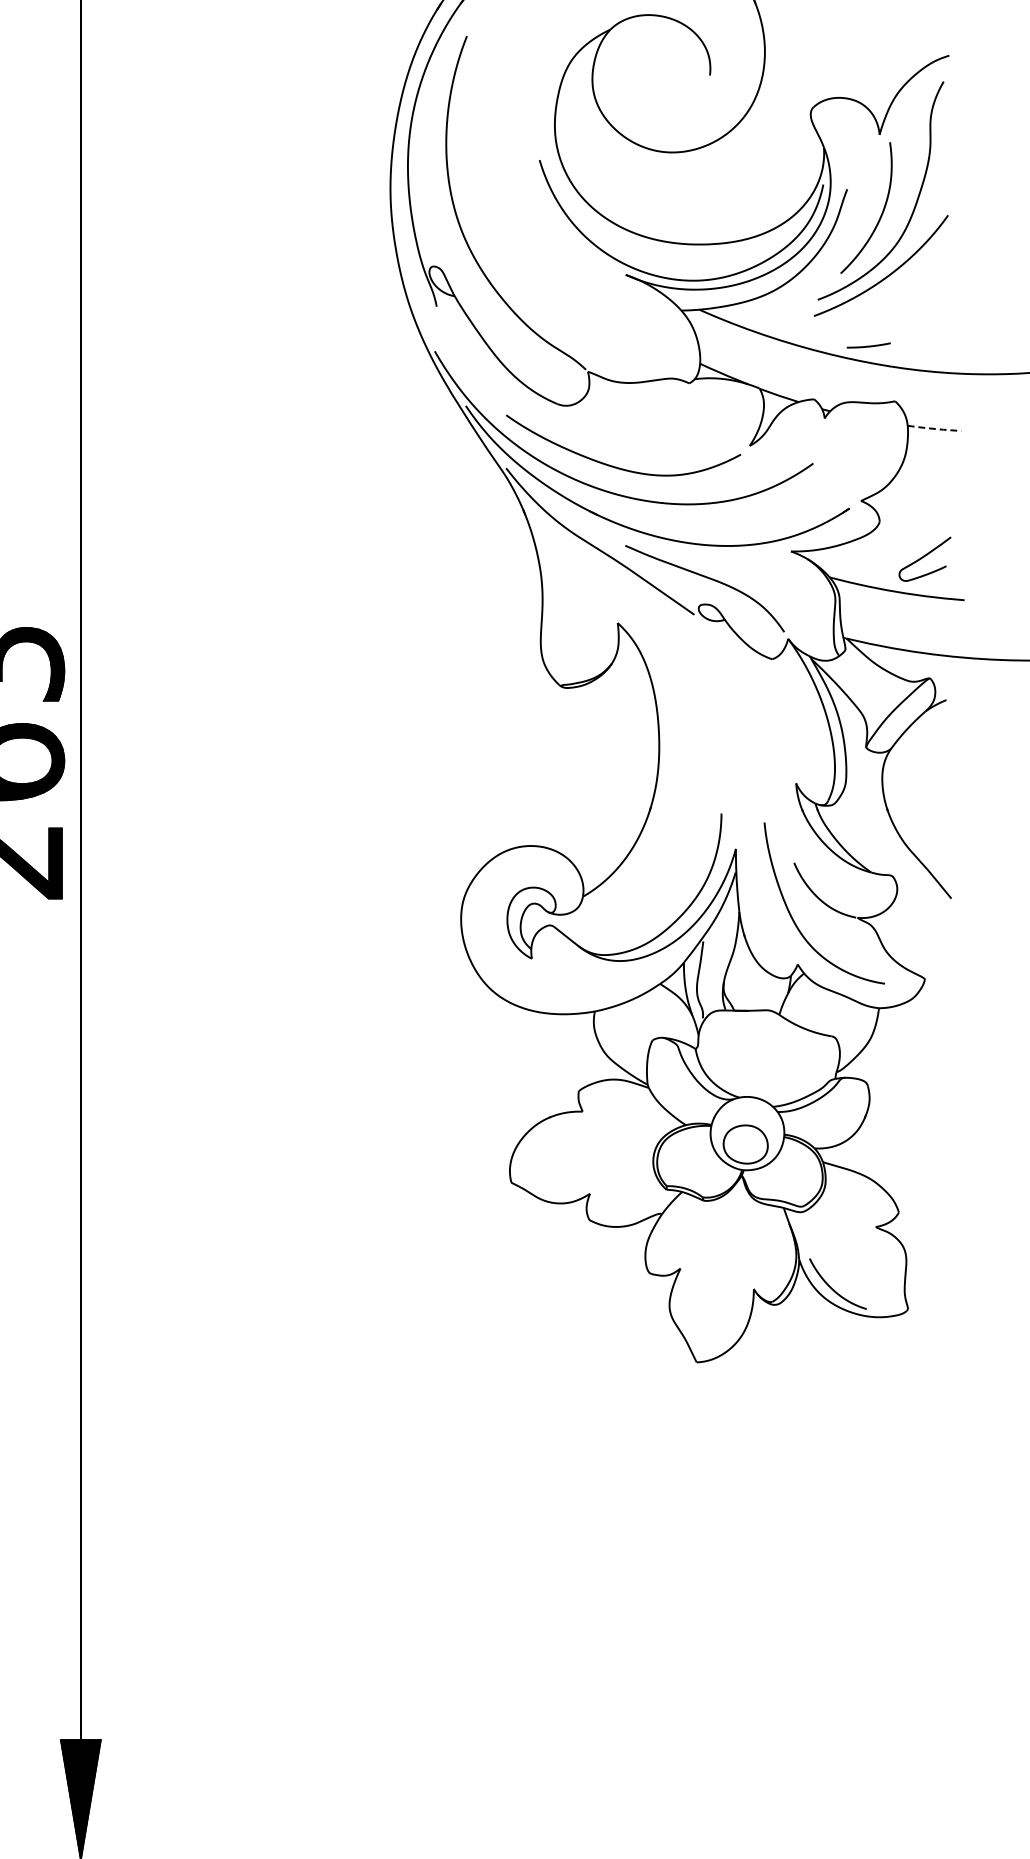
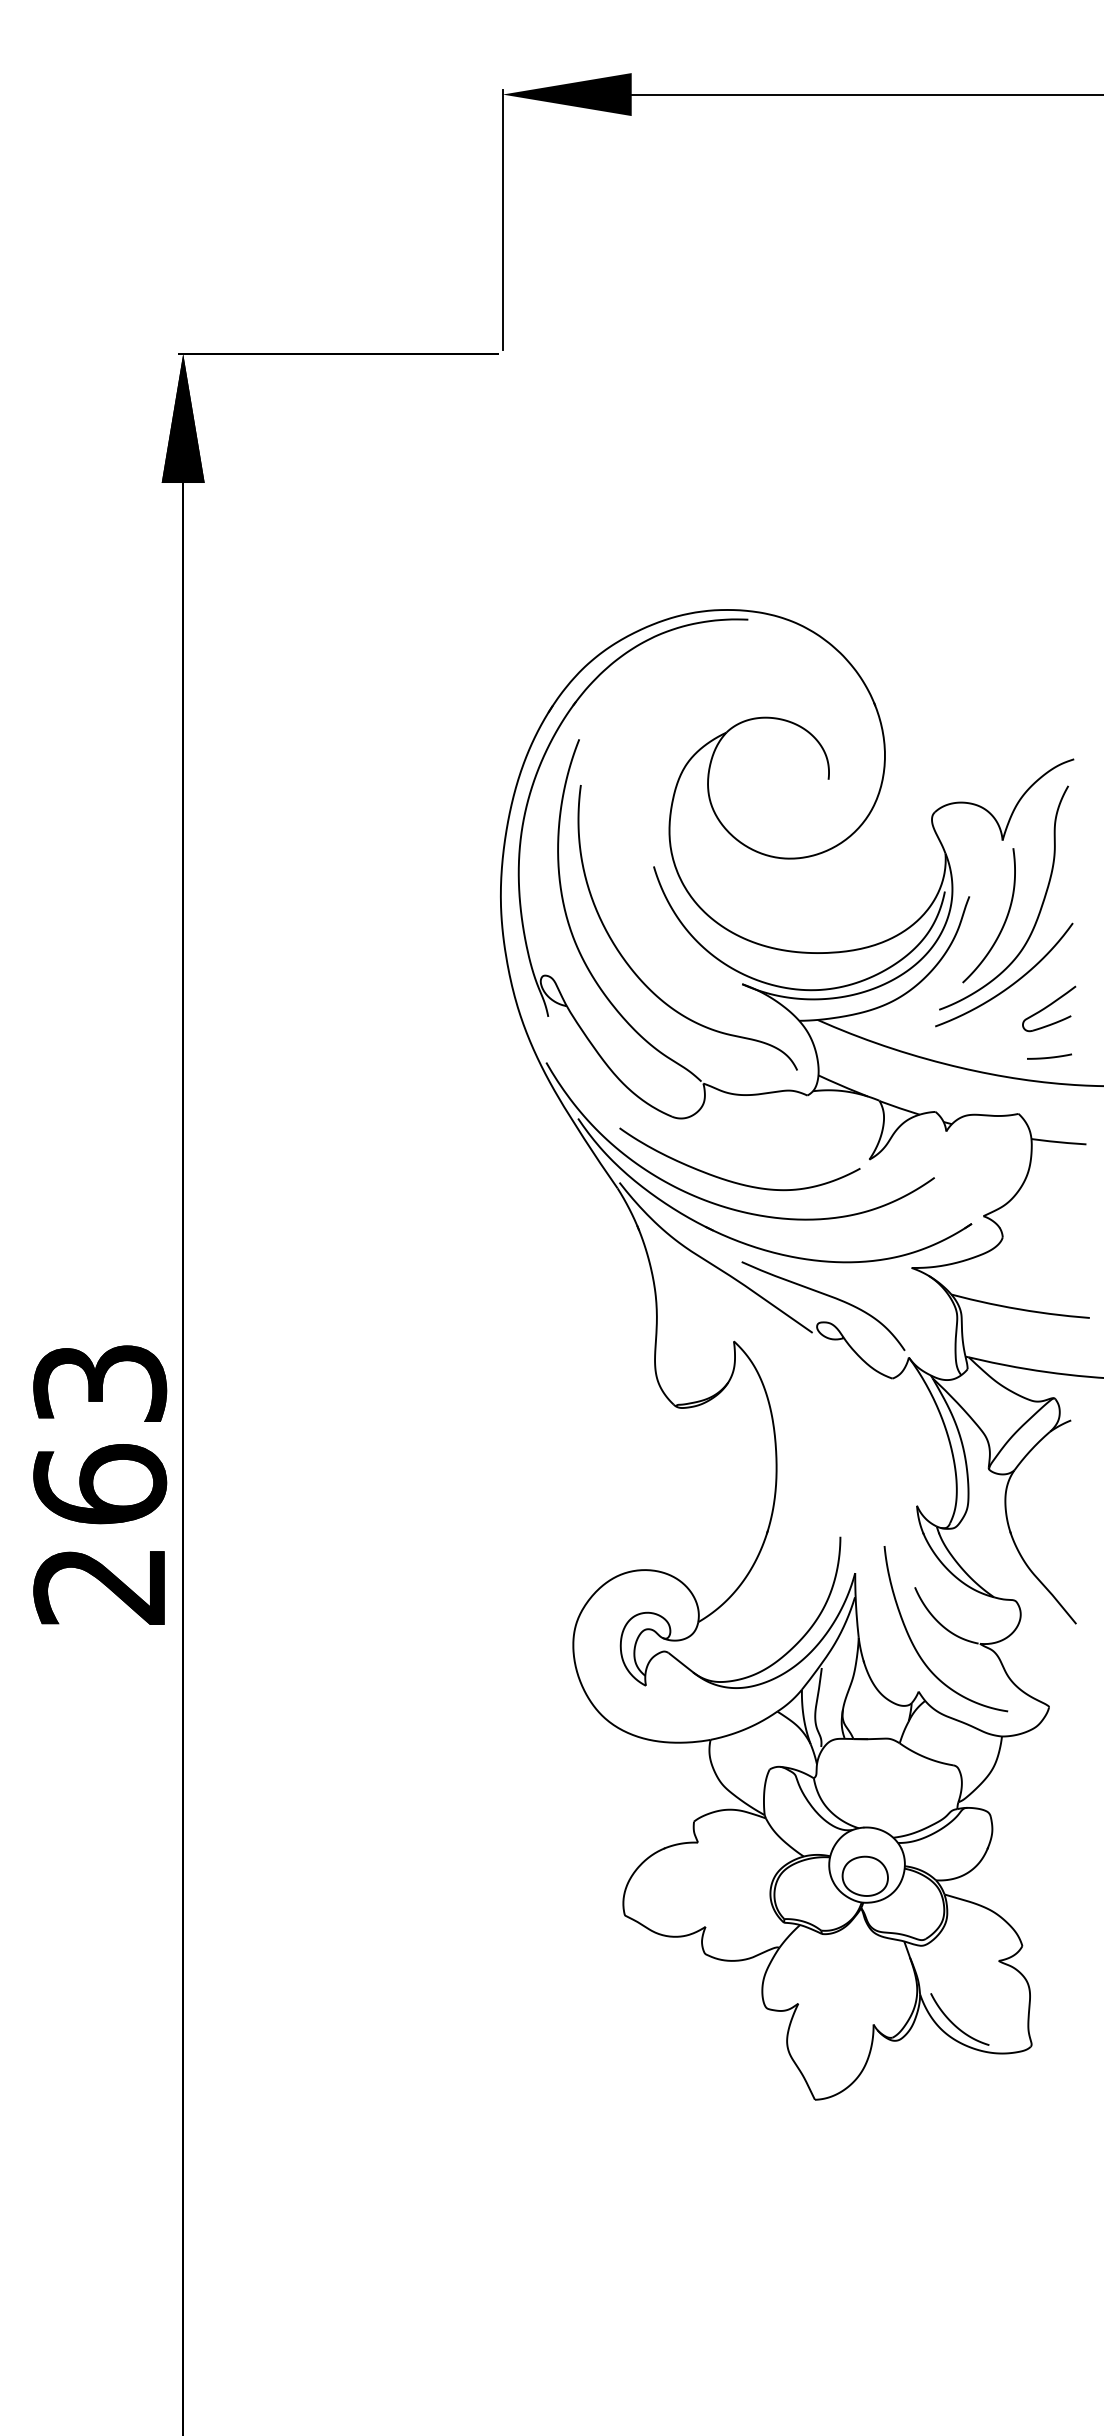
curve: (518, 259) -> (632, 968), added
curve: (868, 345) -> (1049, 1056), moved
line: (935, 429) -> (1059, 1142), dashed -> solid
part: (925, 558) -> (1049, 1008), moved

